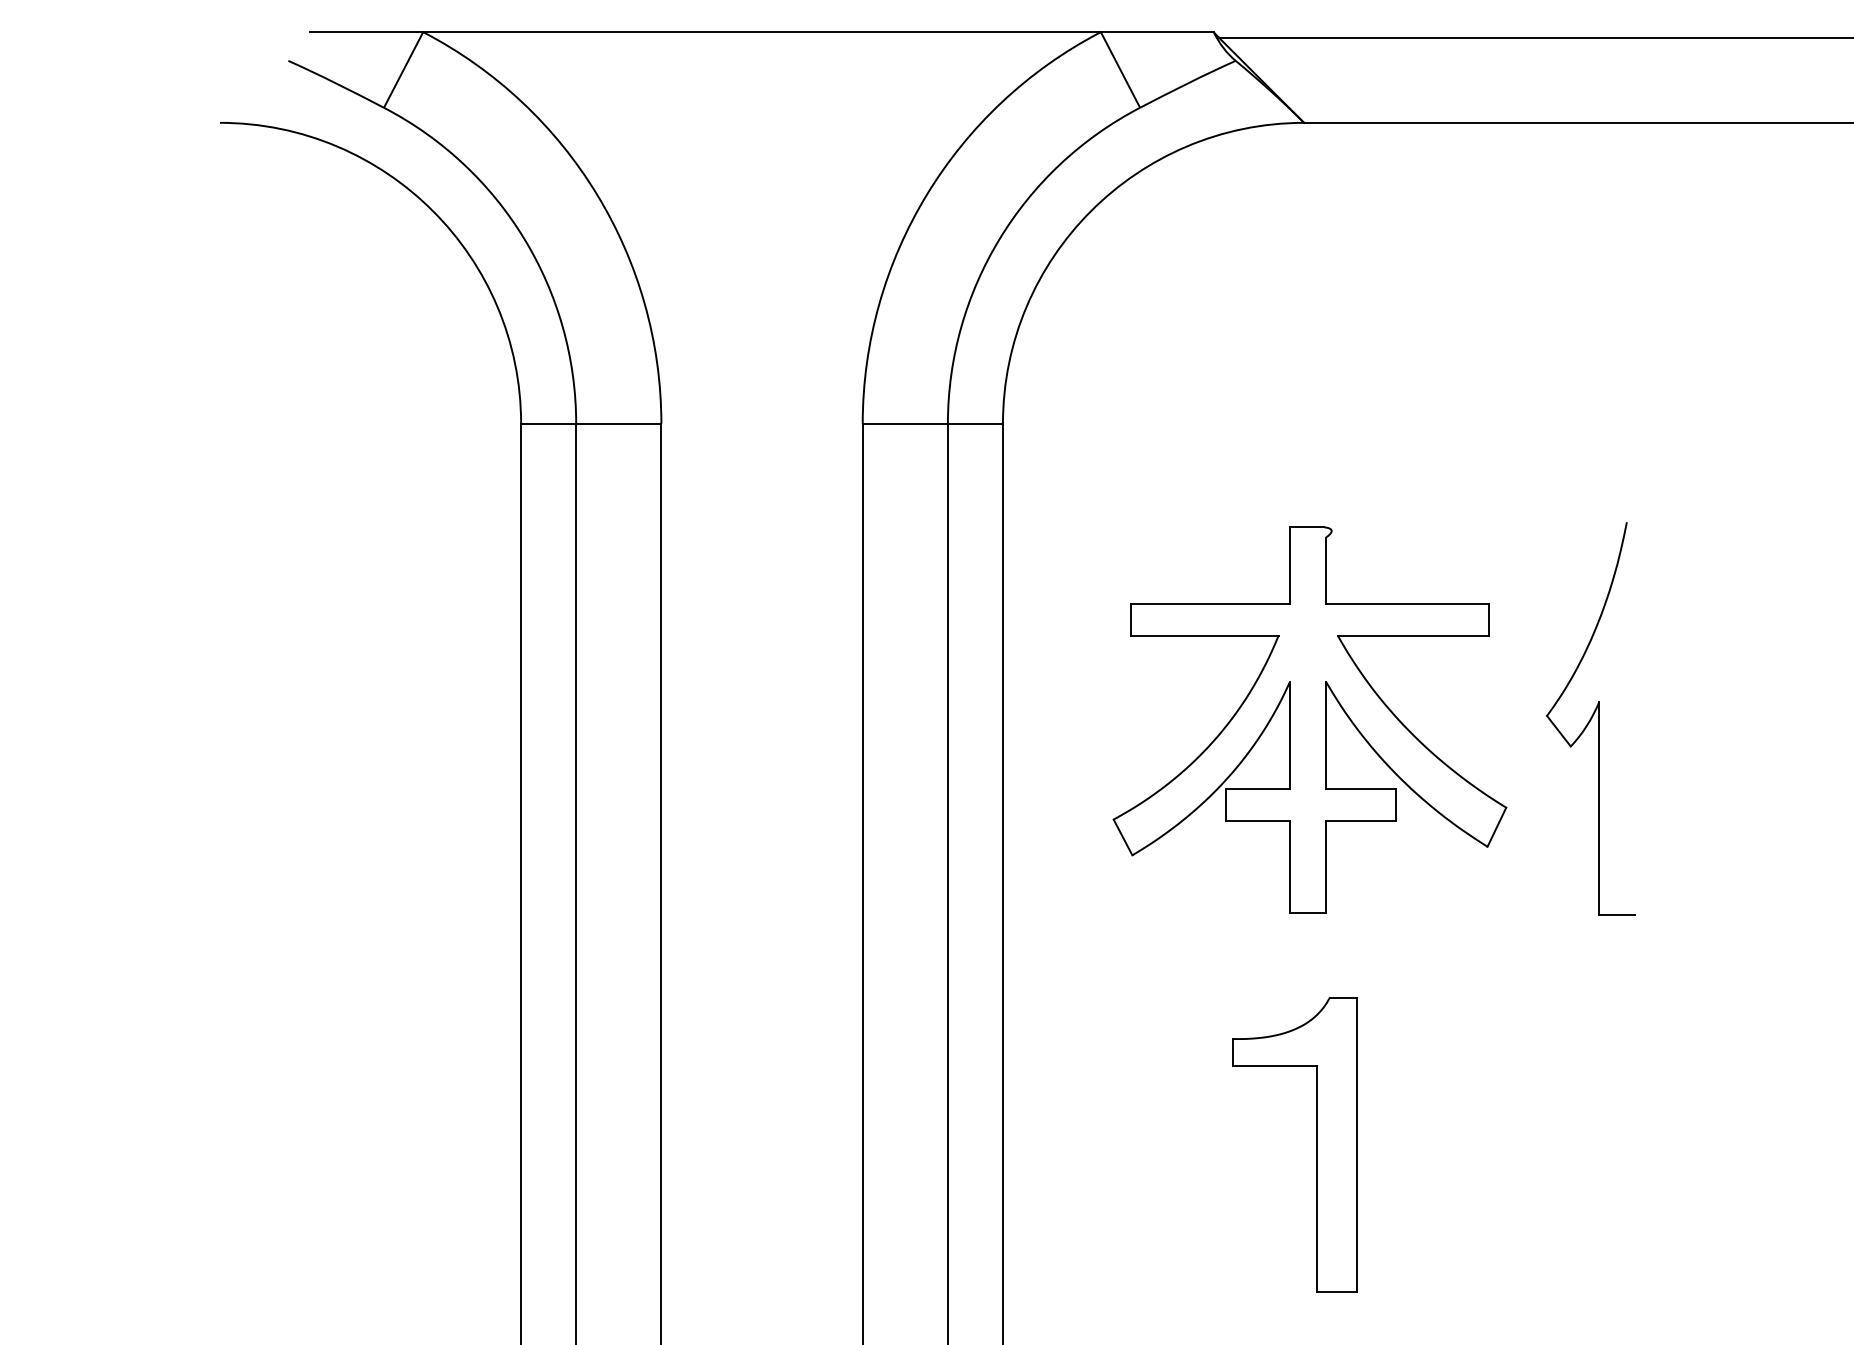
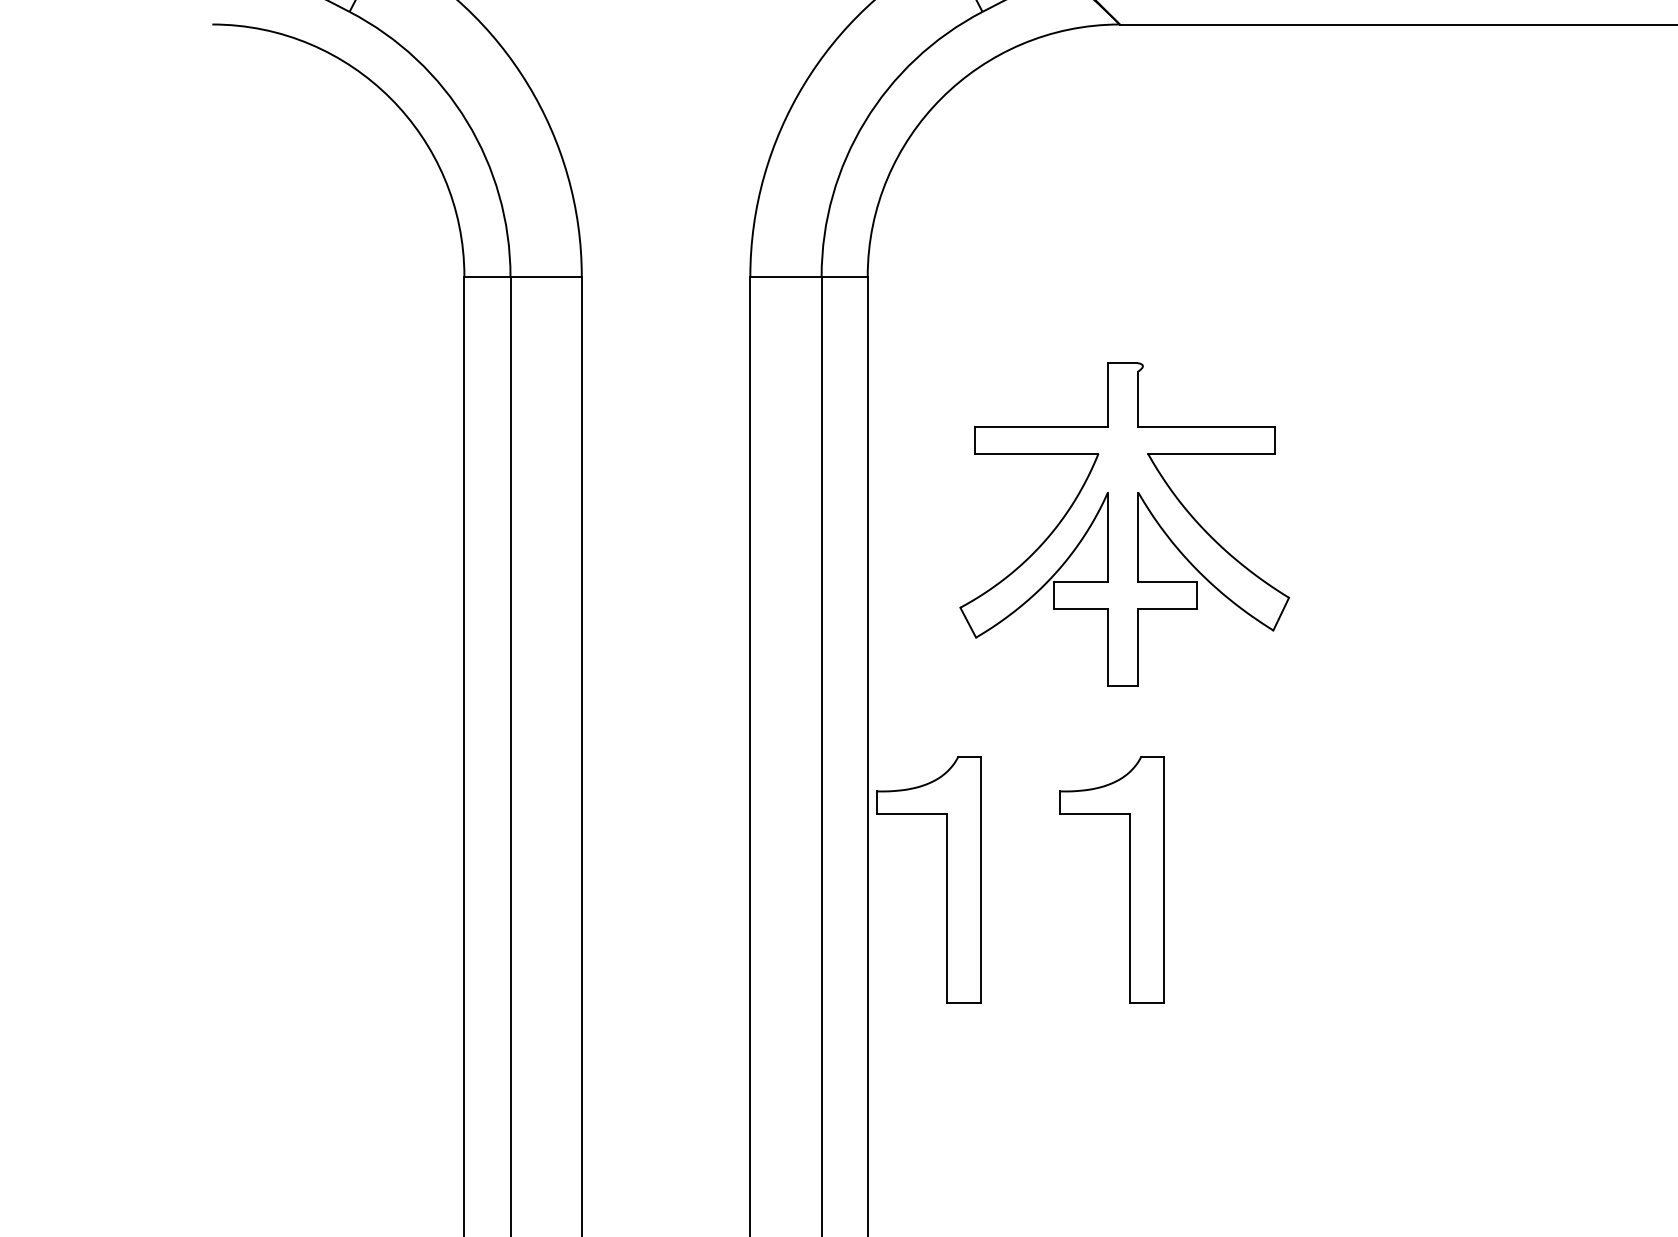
part: (1590, 717) -> (1359, 522), removed
part: (1097, 1144) -> (946, 879), added

